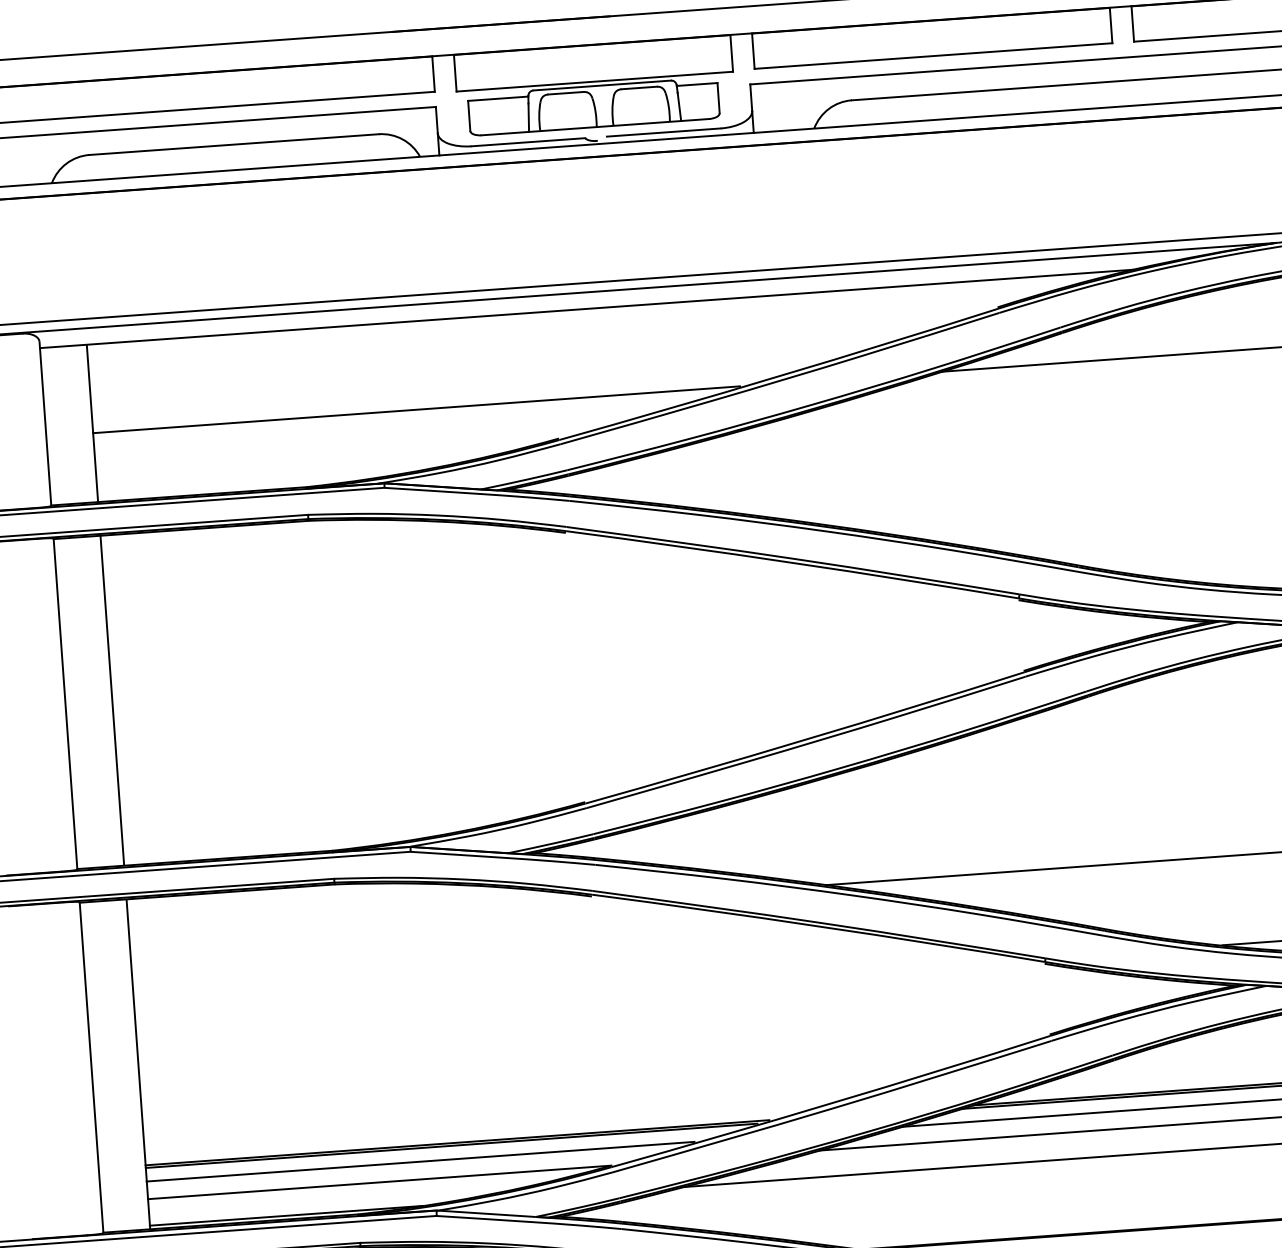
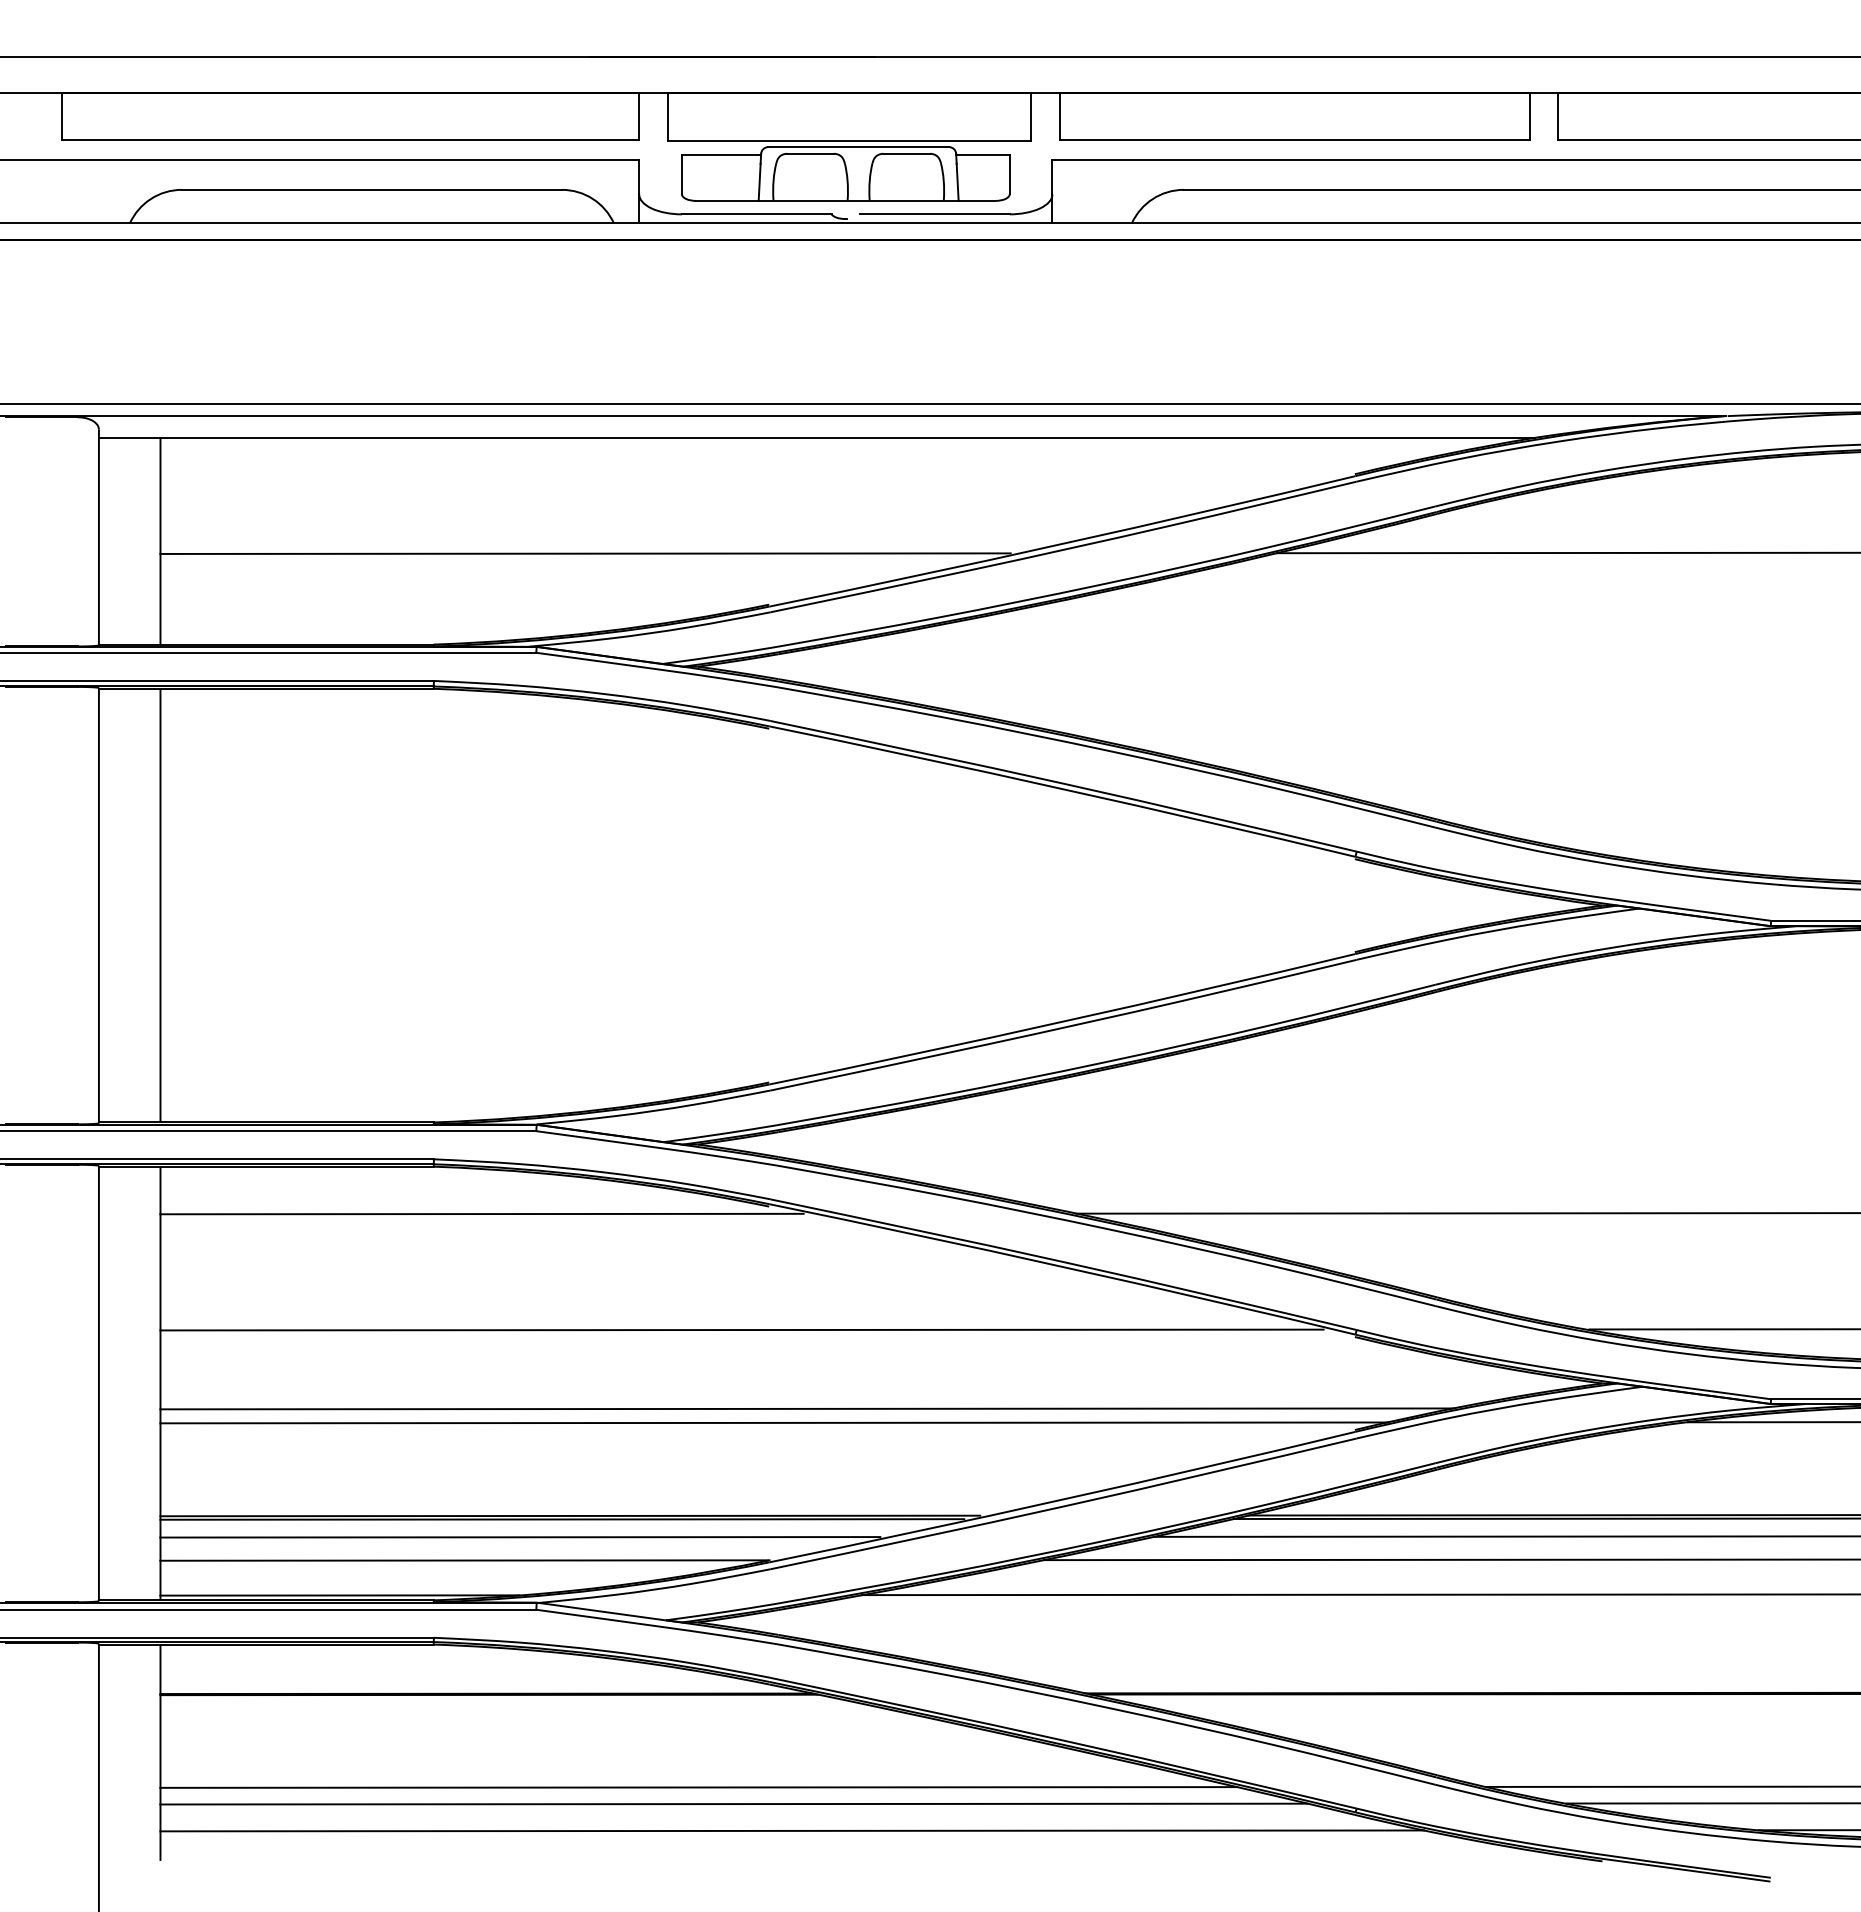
line: (373, 917) -> (481, 1213), added
line: (577, 991) -> (741, 1329), added
line: (631, 1048) -> (806, 1408), added
line: (606, 1060) -> (773, 1422), added

